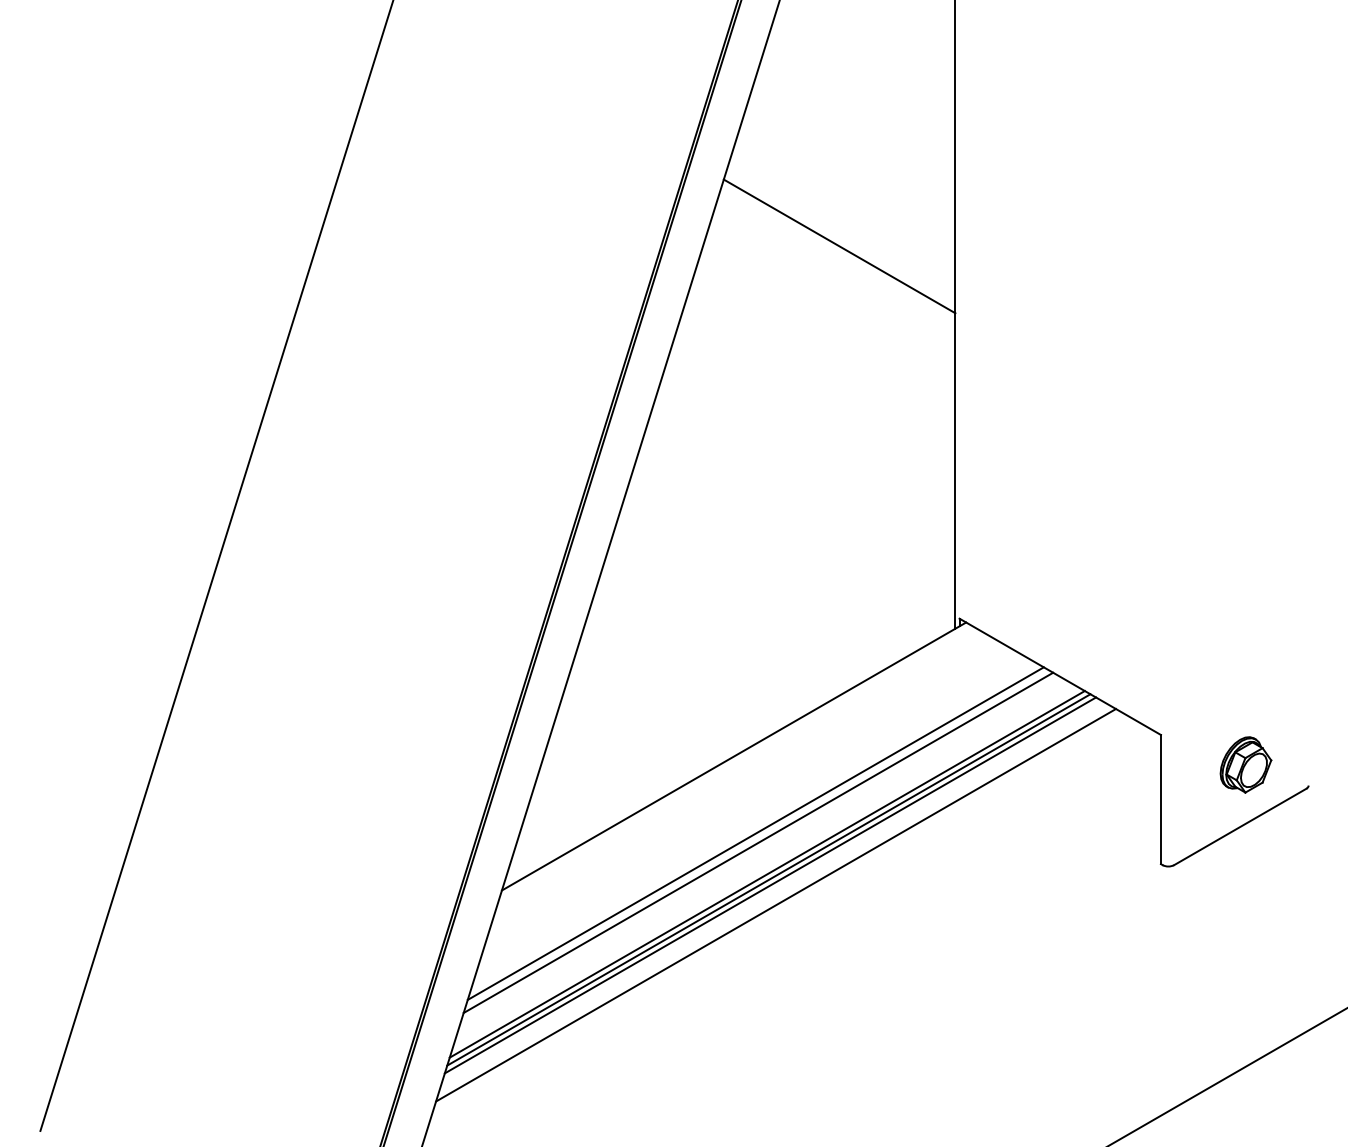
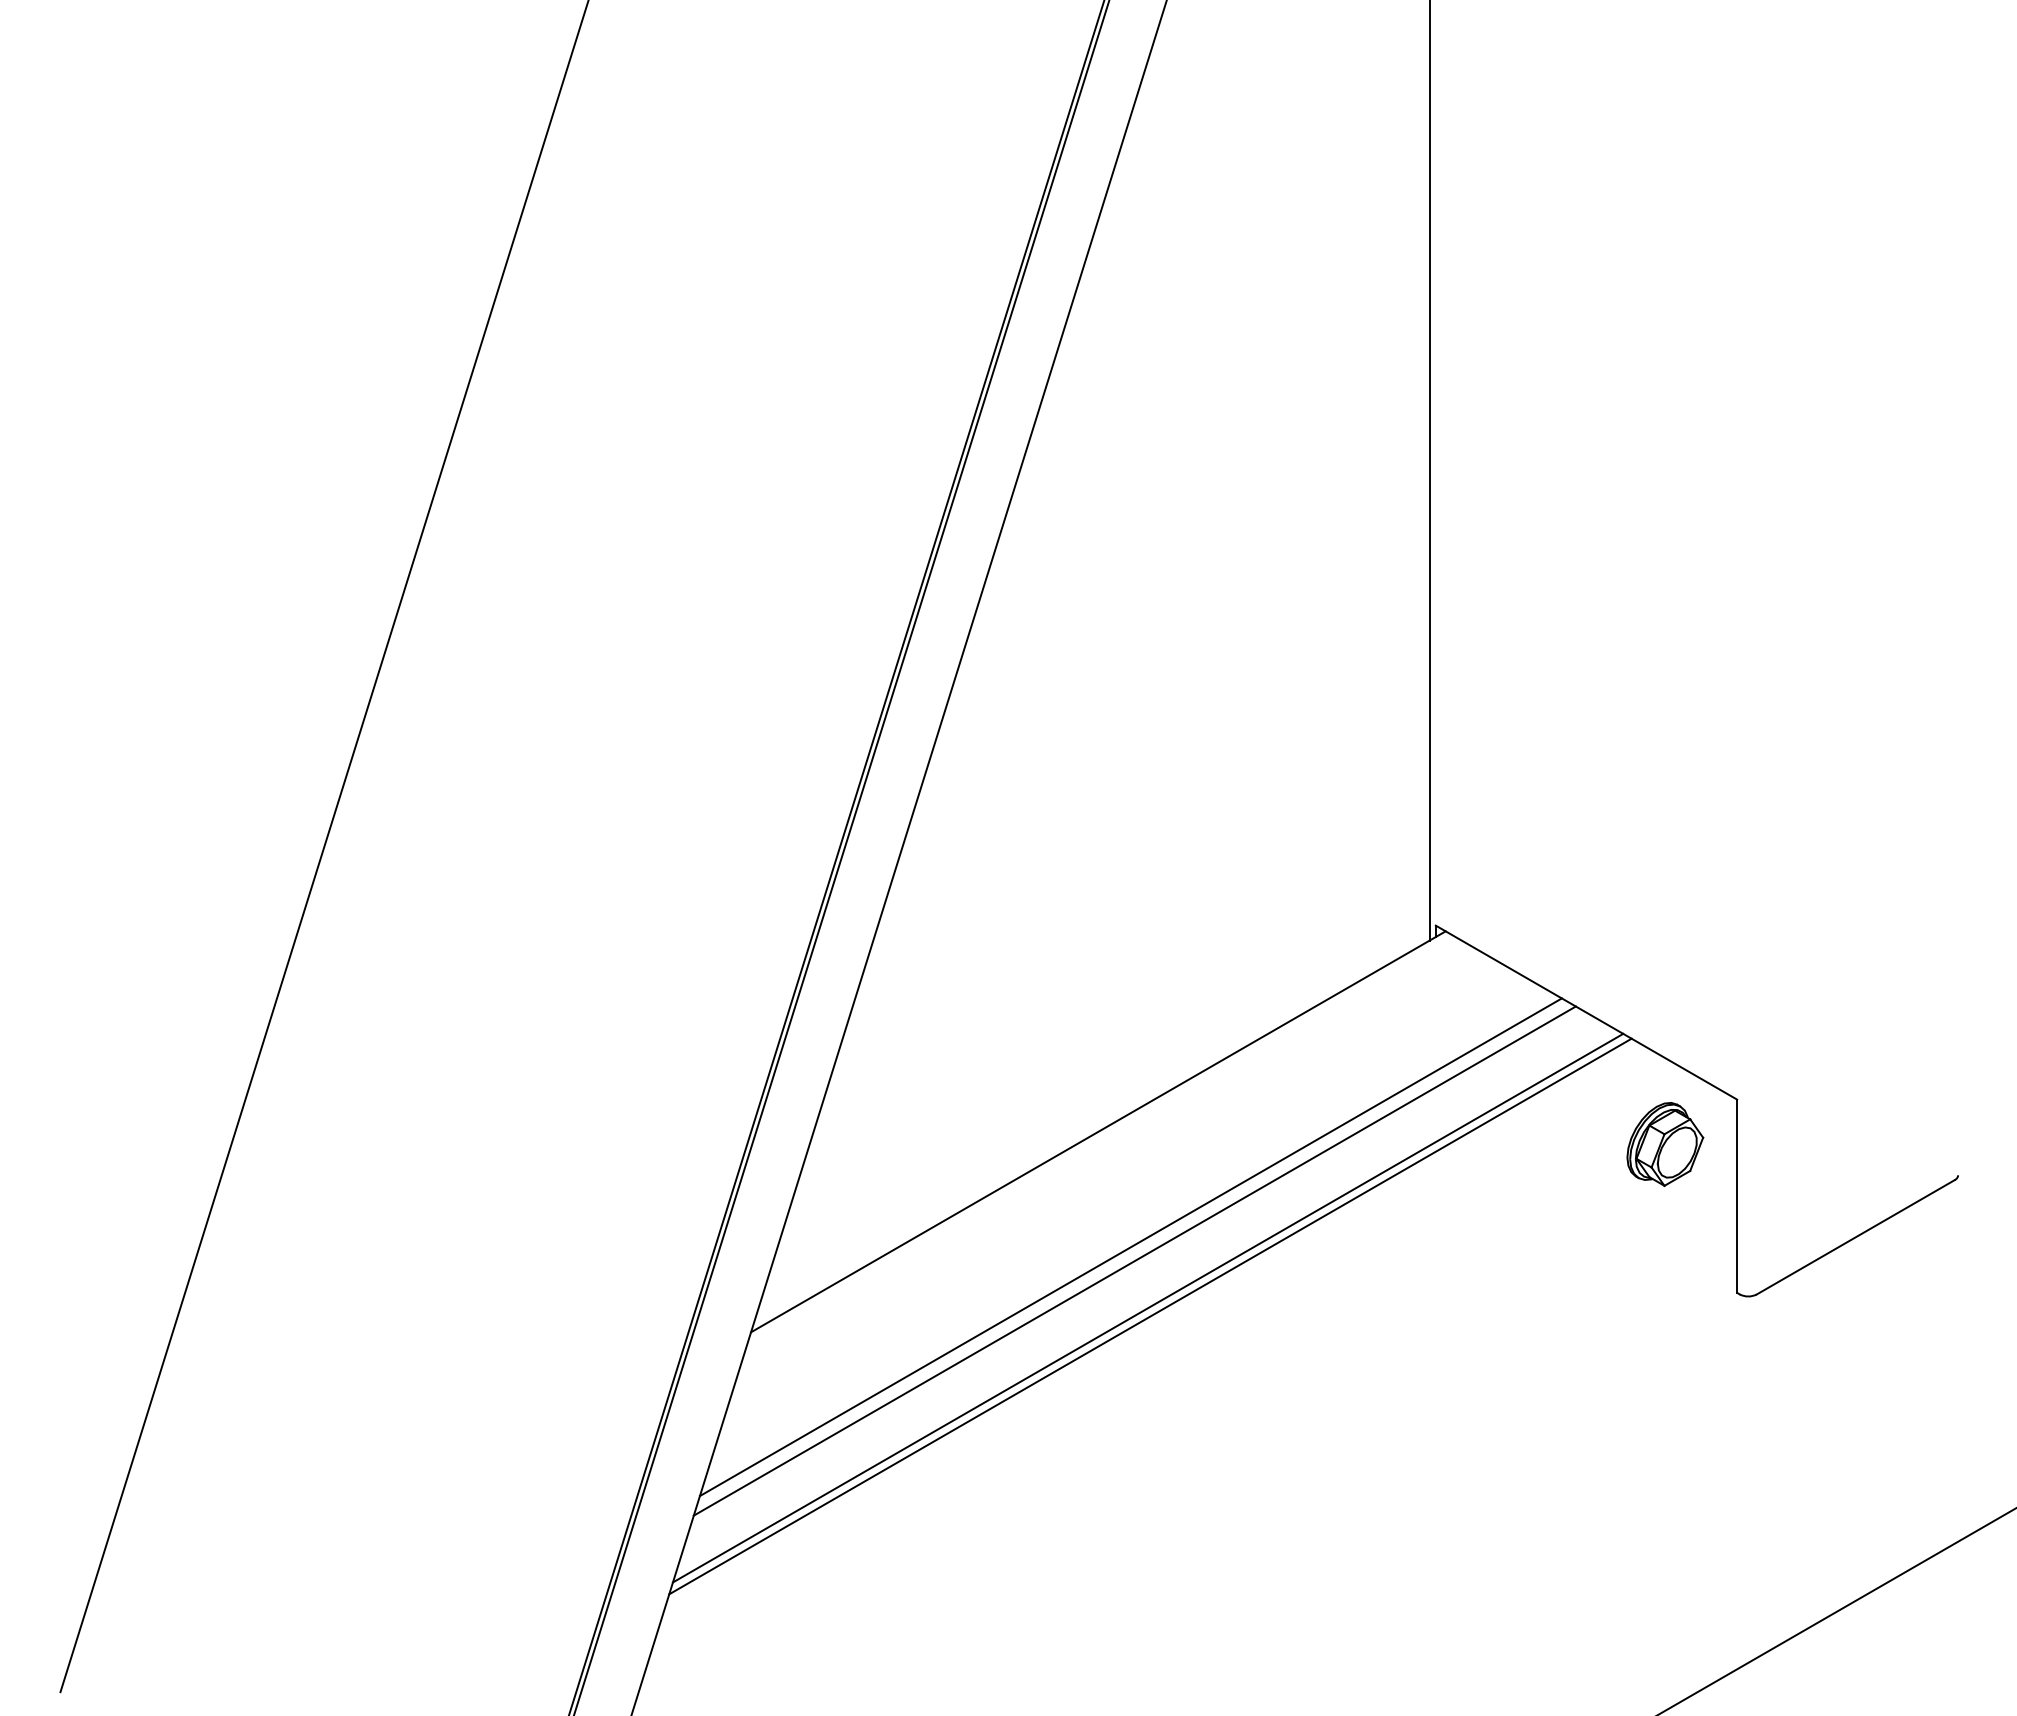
line: (839, 246) -> (1256, 368), removed
part: (1245, 764) -> (1664, 1143), moved
line: (770, 885) -> (1152, 1324), removed
line: (776, 905) -> (1161, 1354), removed

